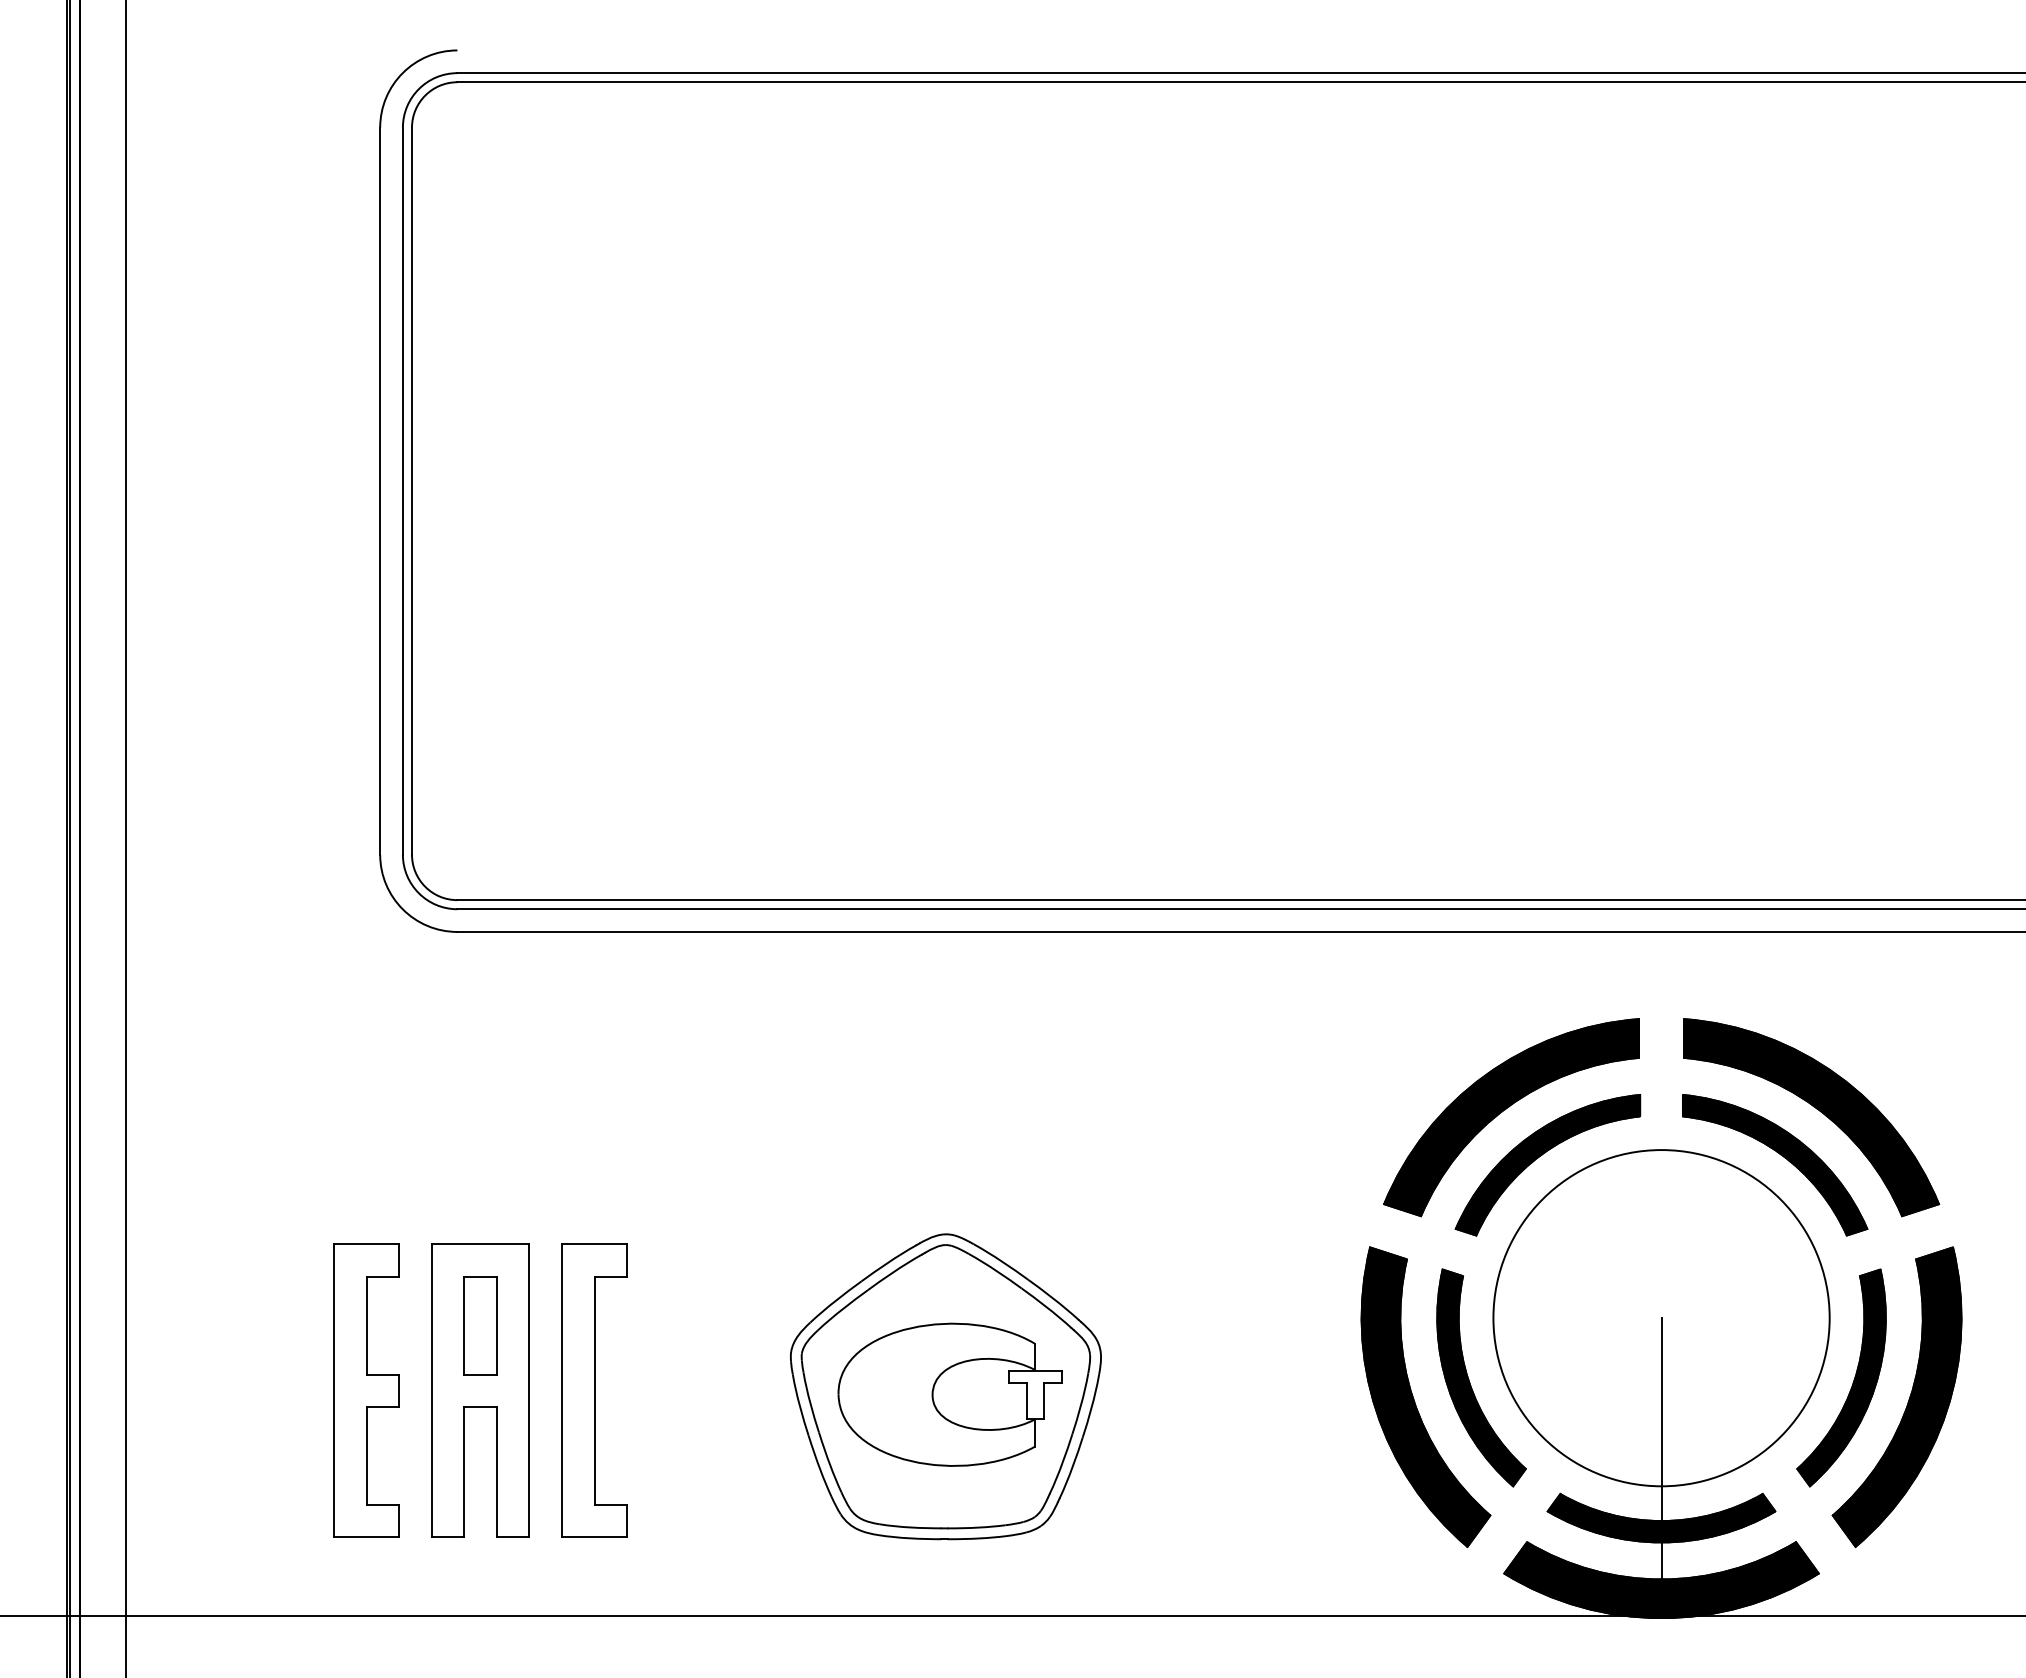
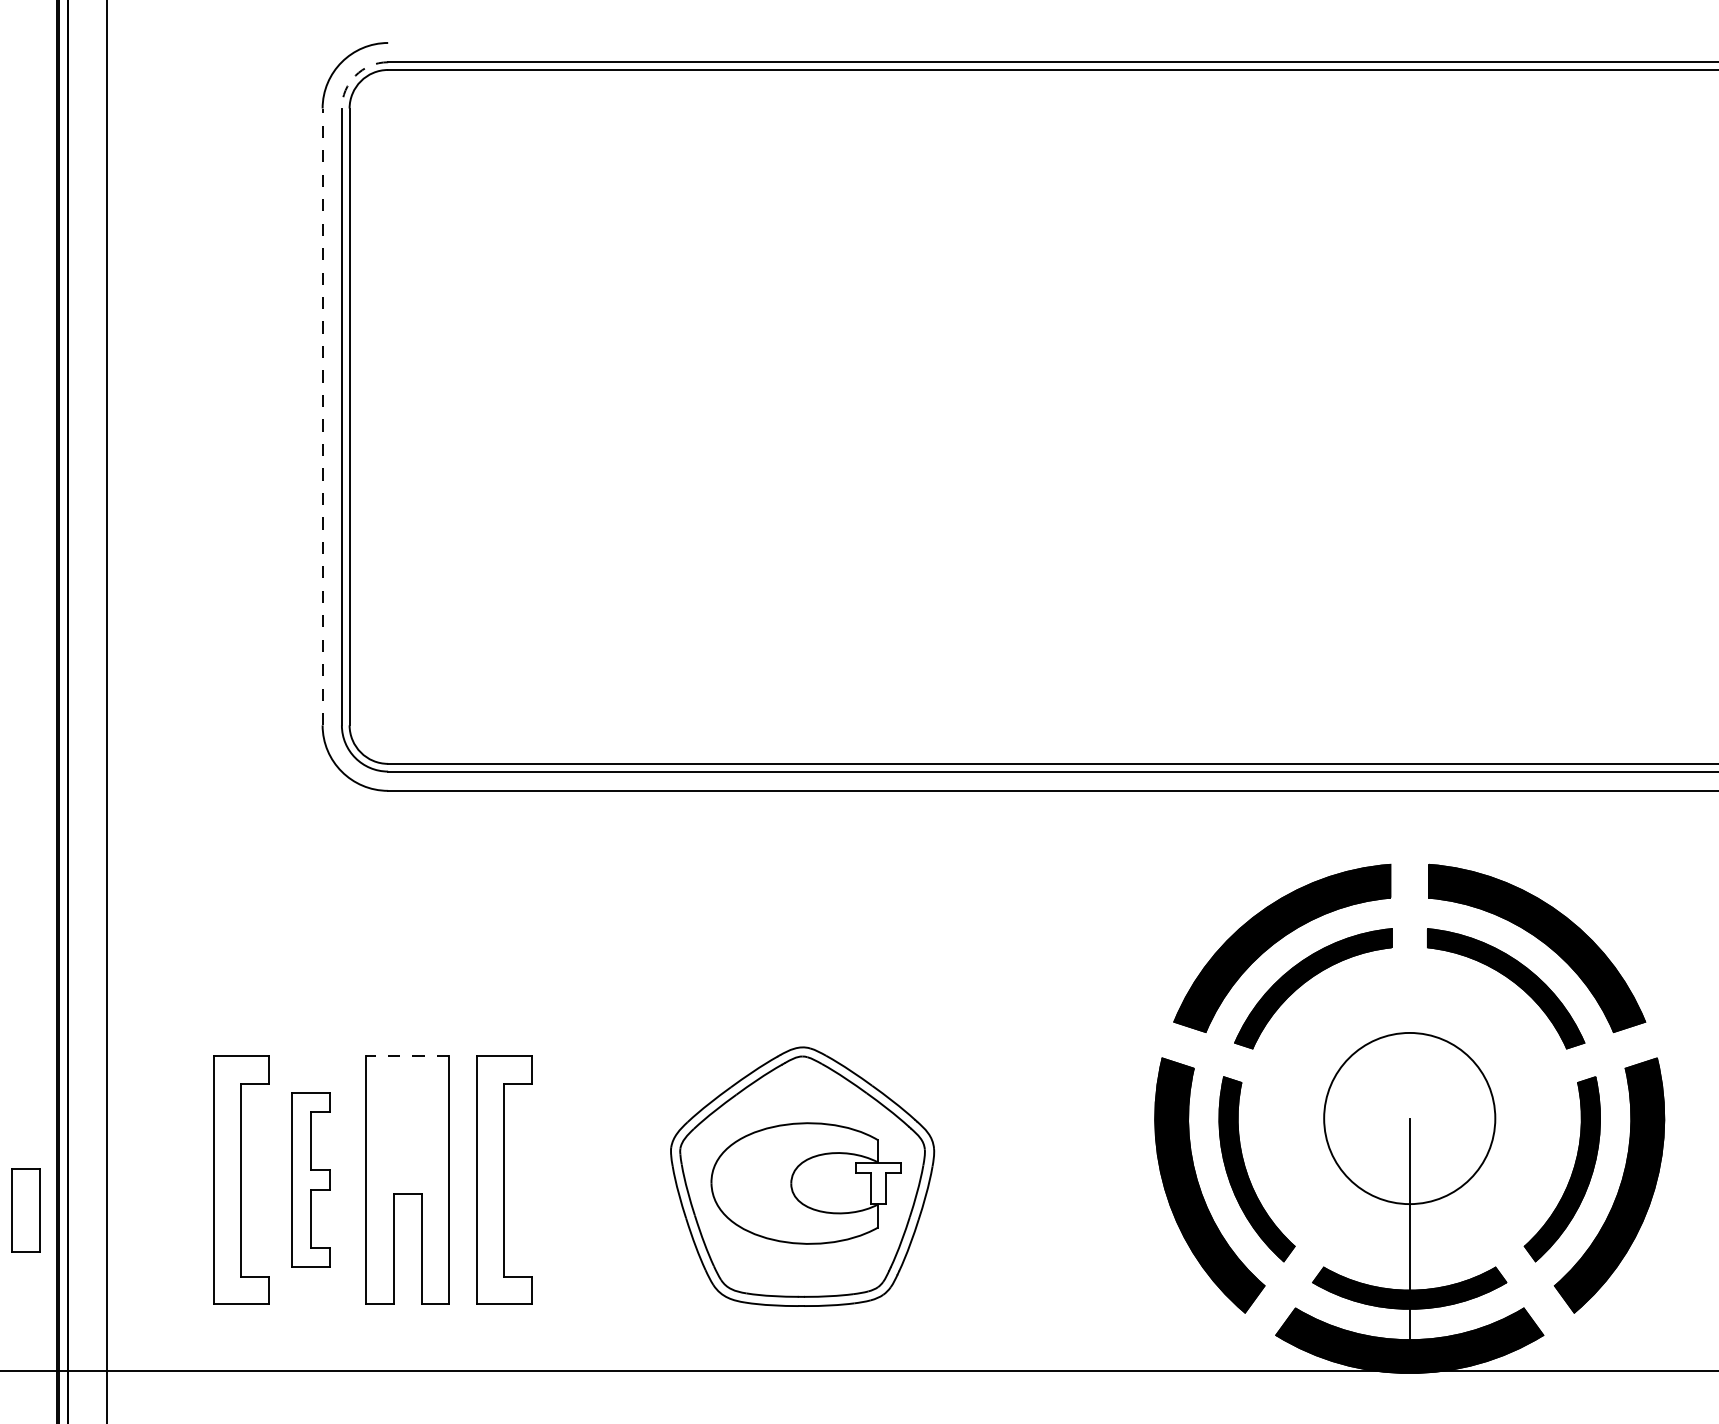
arc: (418, 89) -> (355, 76), solid -> dashed
line: (380, 491) -> (322, 417), solid -> dashed
line: (480, 1244) -> (407, 1056), solid -> dashed
circle: (1661, 1318) -> (1409, 1118), size x0.6
part: (480, 1325) -> (25, 1210), moved
part: (284, 1390) -> (241, 1179), added
part: (366, 1390) -> (311, 1179), size x0.7

